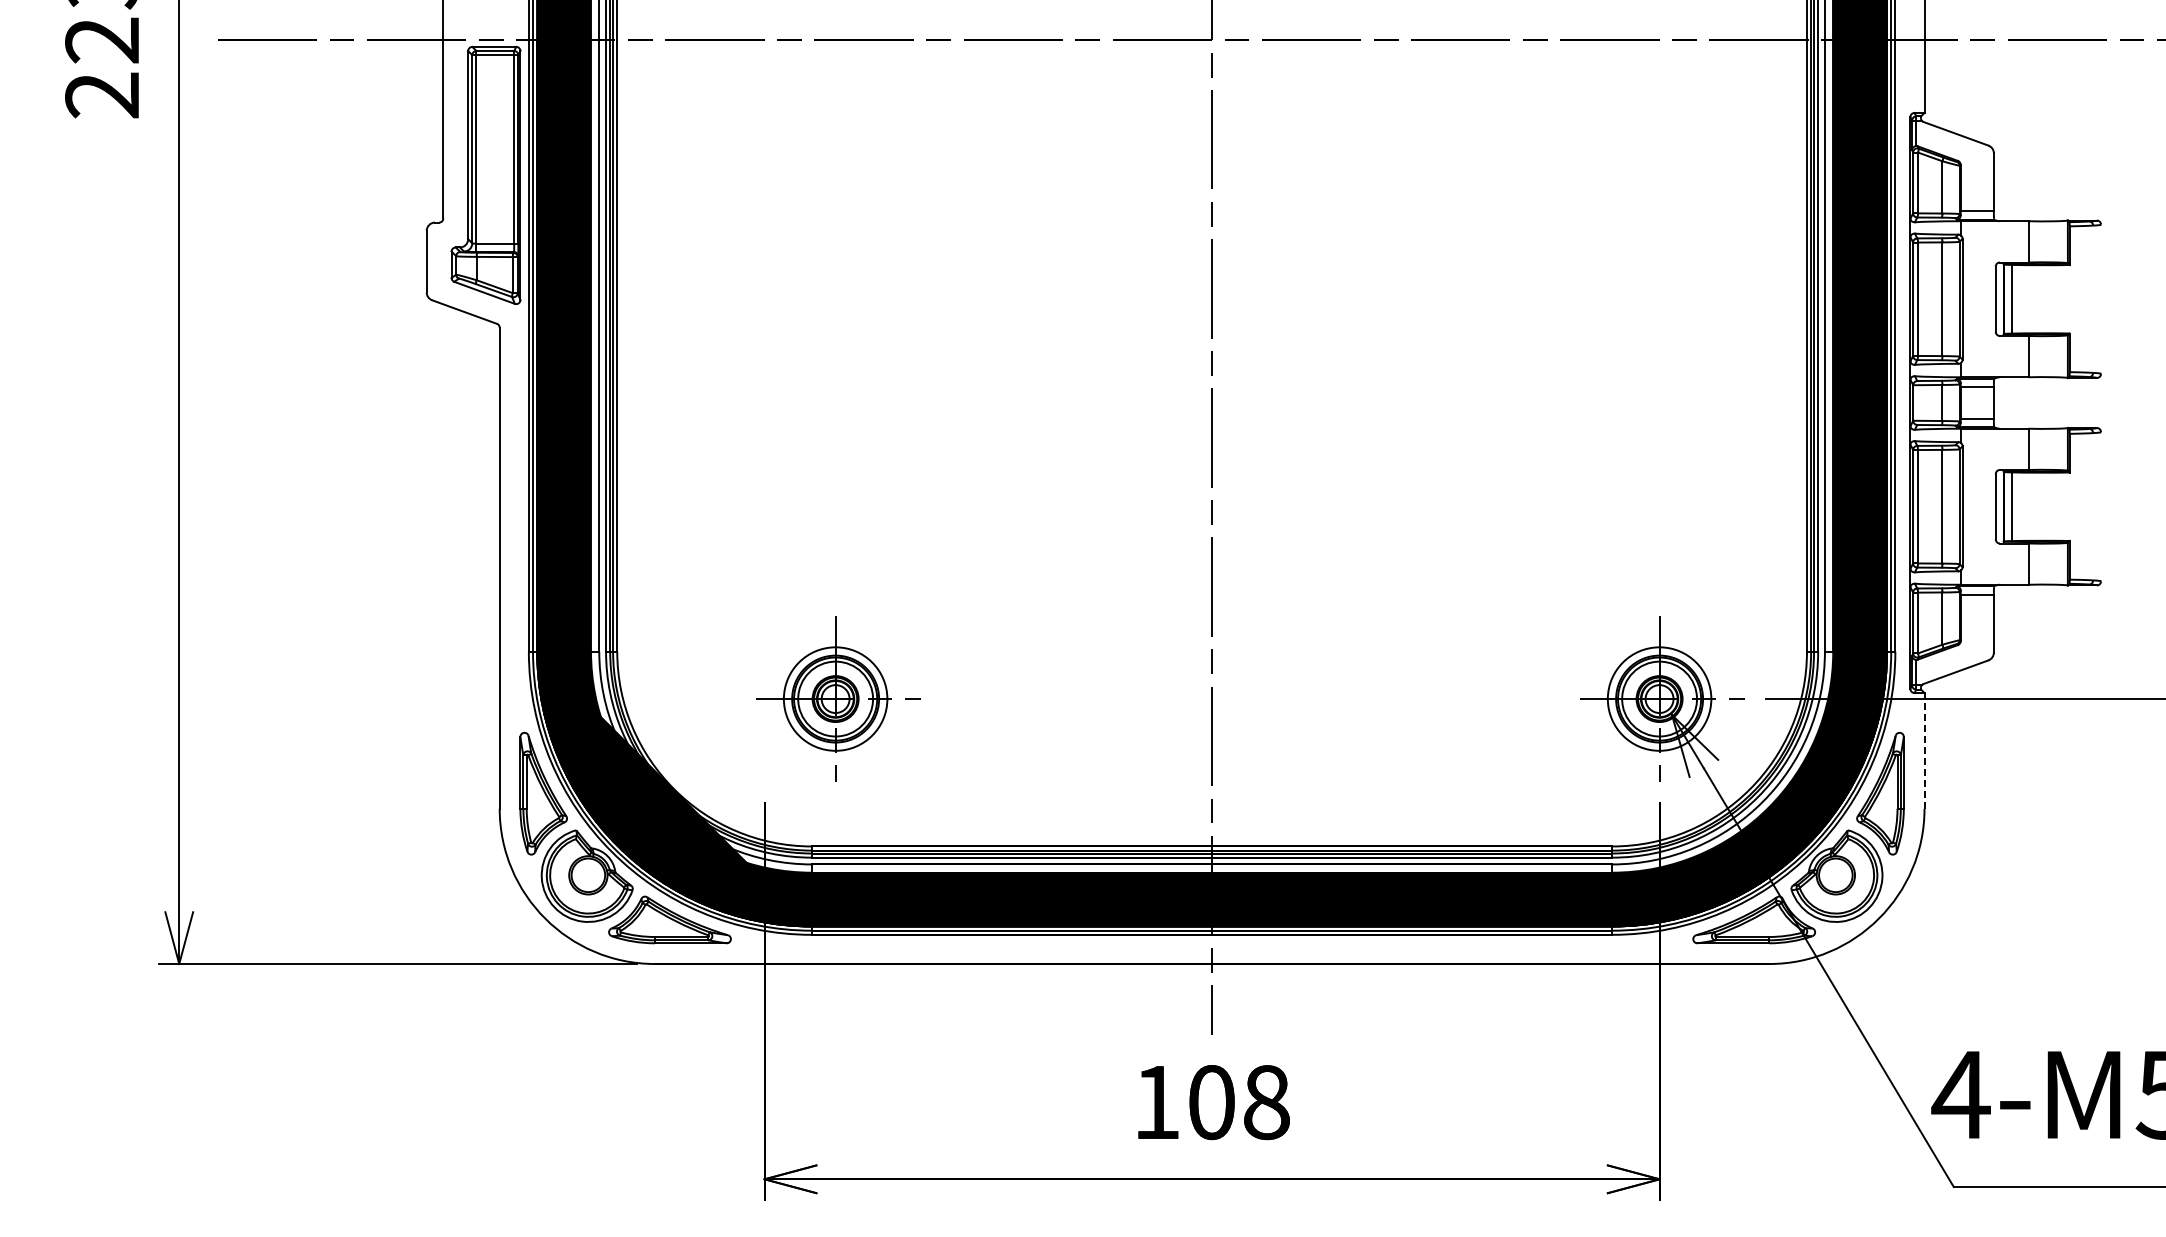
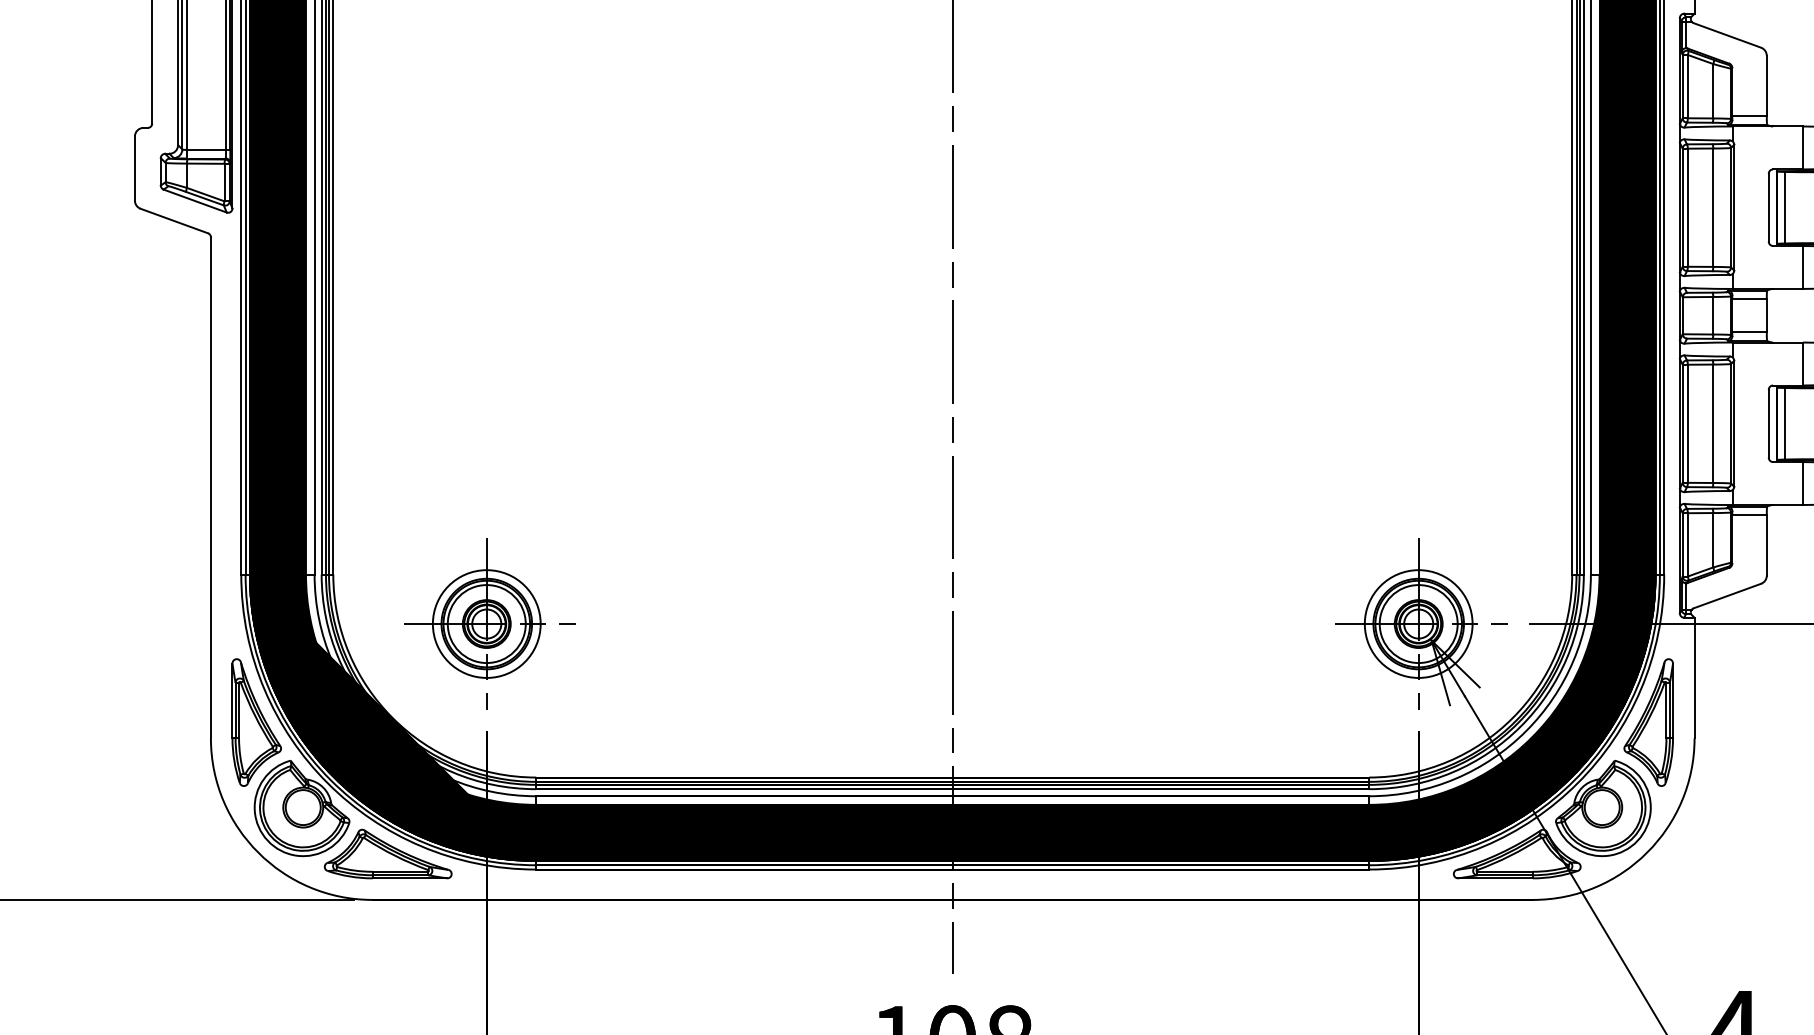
part: (838, 698) -> (489, 623), moved
line: (1924, 750) -> (1694, 677), dashed -> solid

